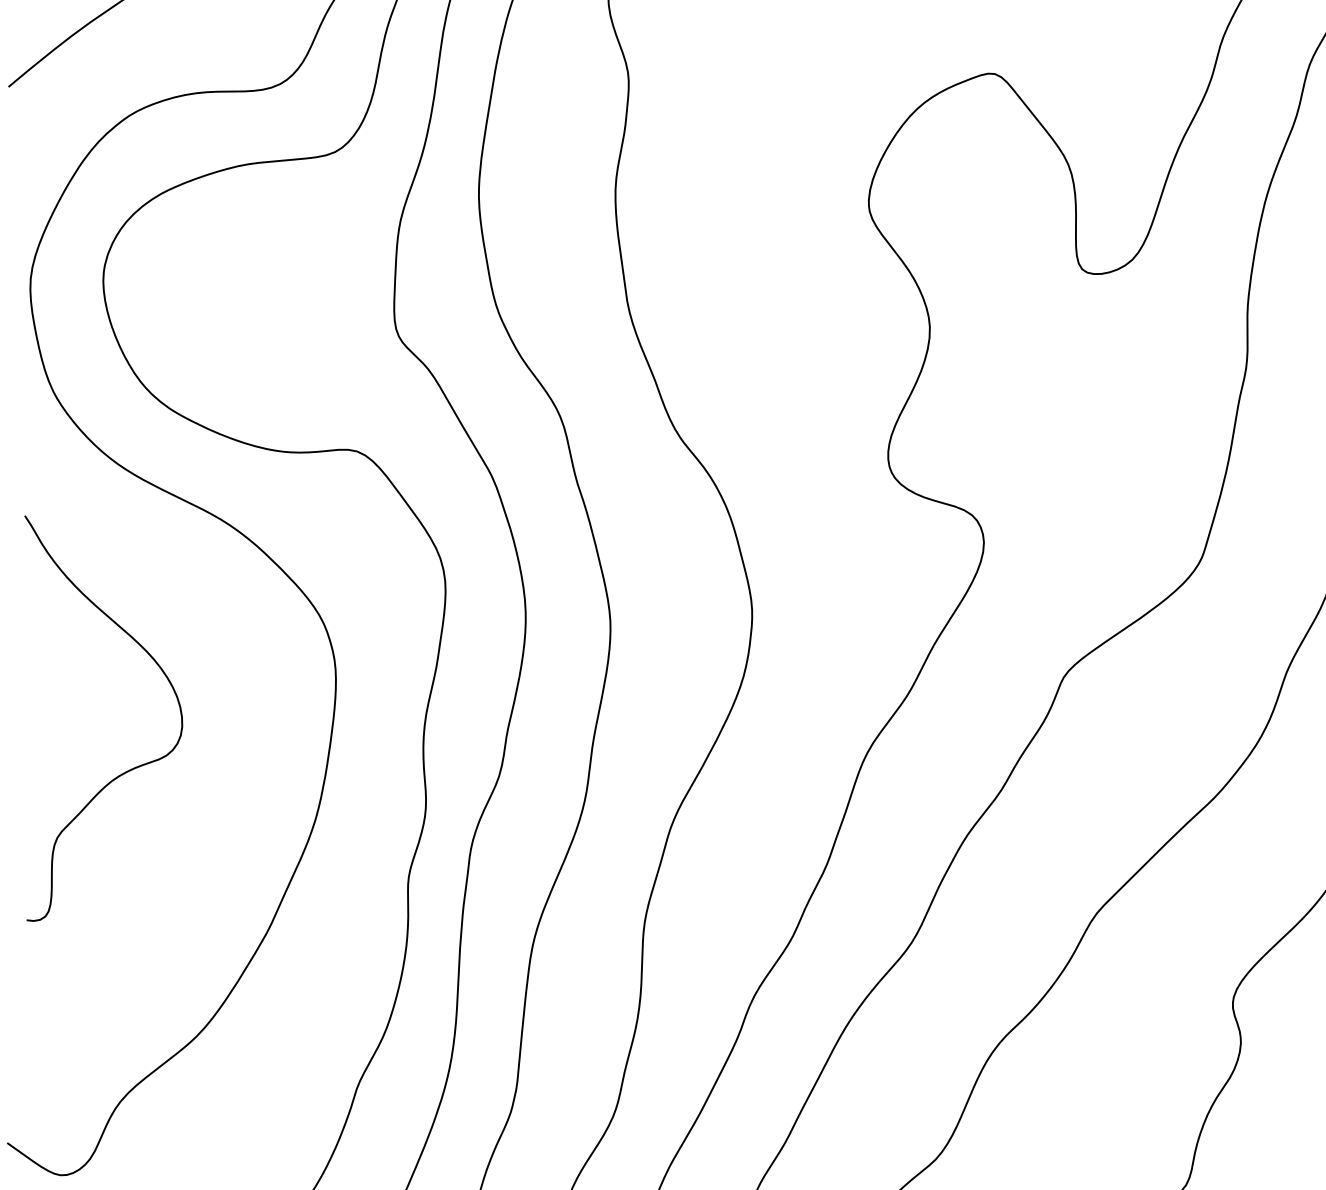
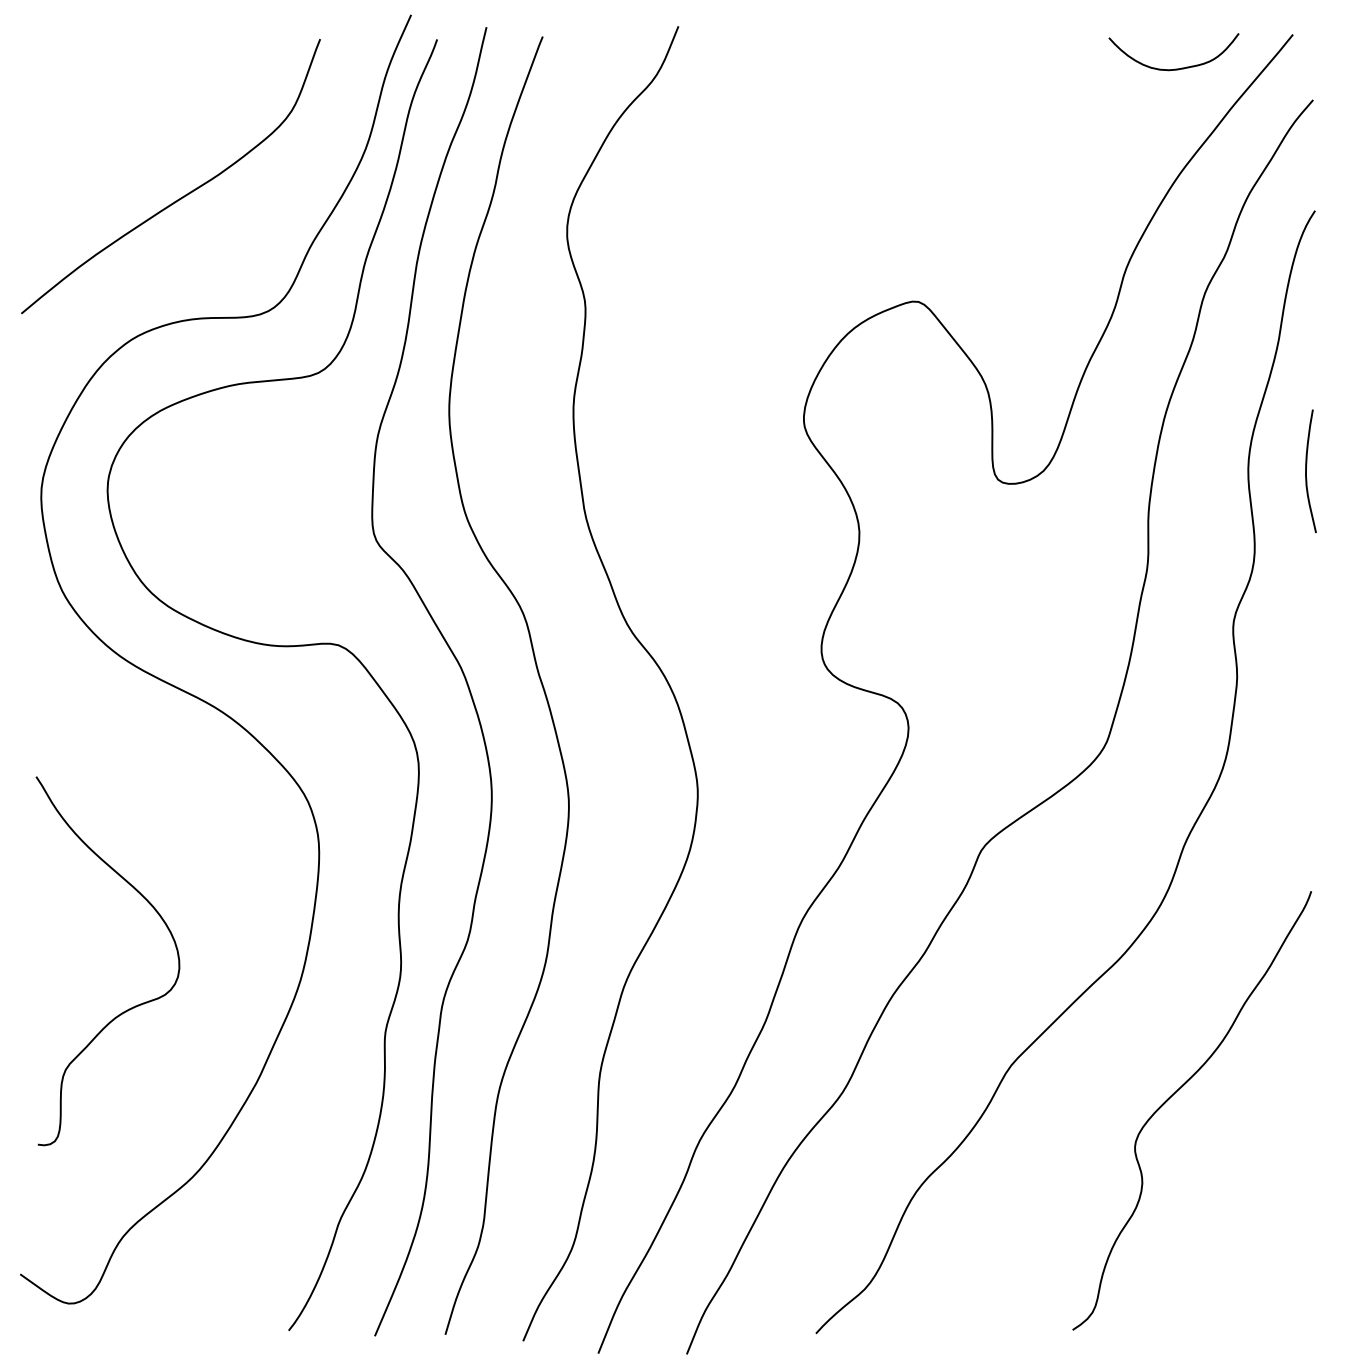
curve: (129, 769) -> (131, 1007), moved

